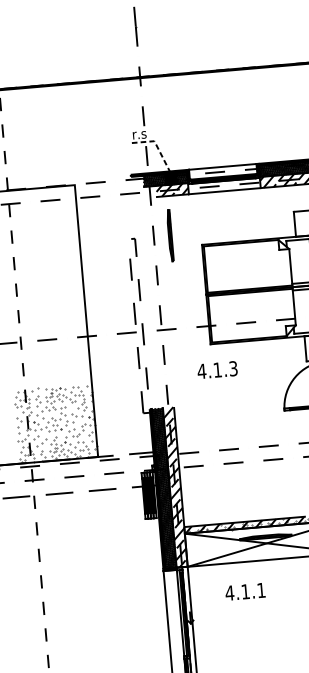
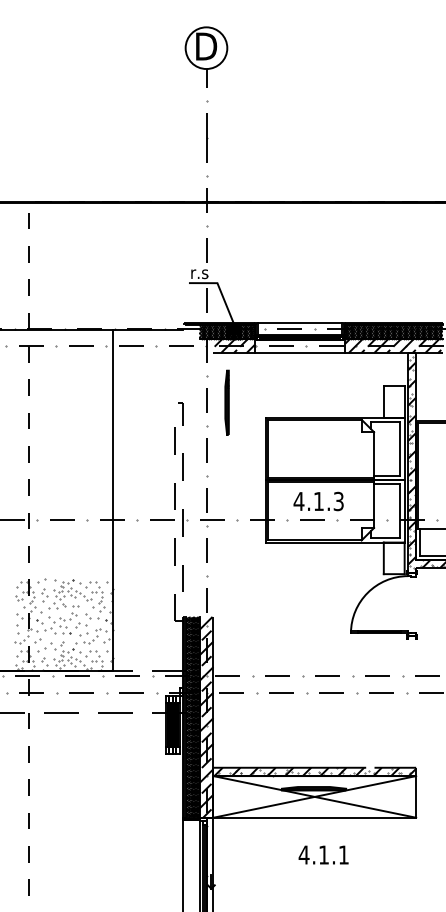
line: (157, 146) -> (220, 289), dashed -> solid
line: (101, 182) -> (147, 329), added
text: (217, 370) -> (318, 501), moved
text: (245, 591) -> (323, 854), moved

